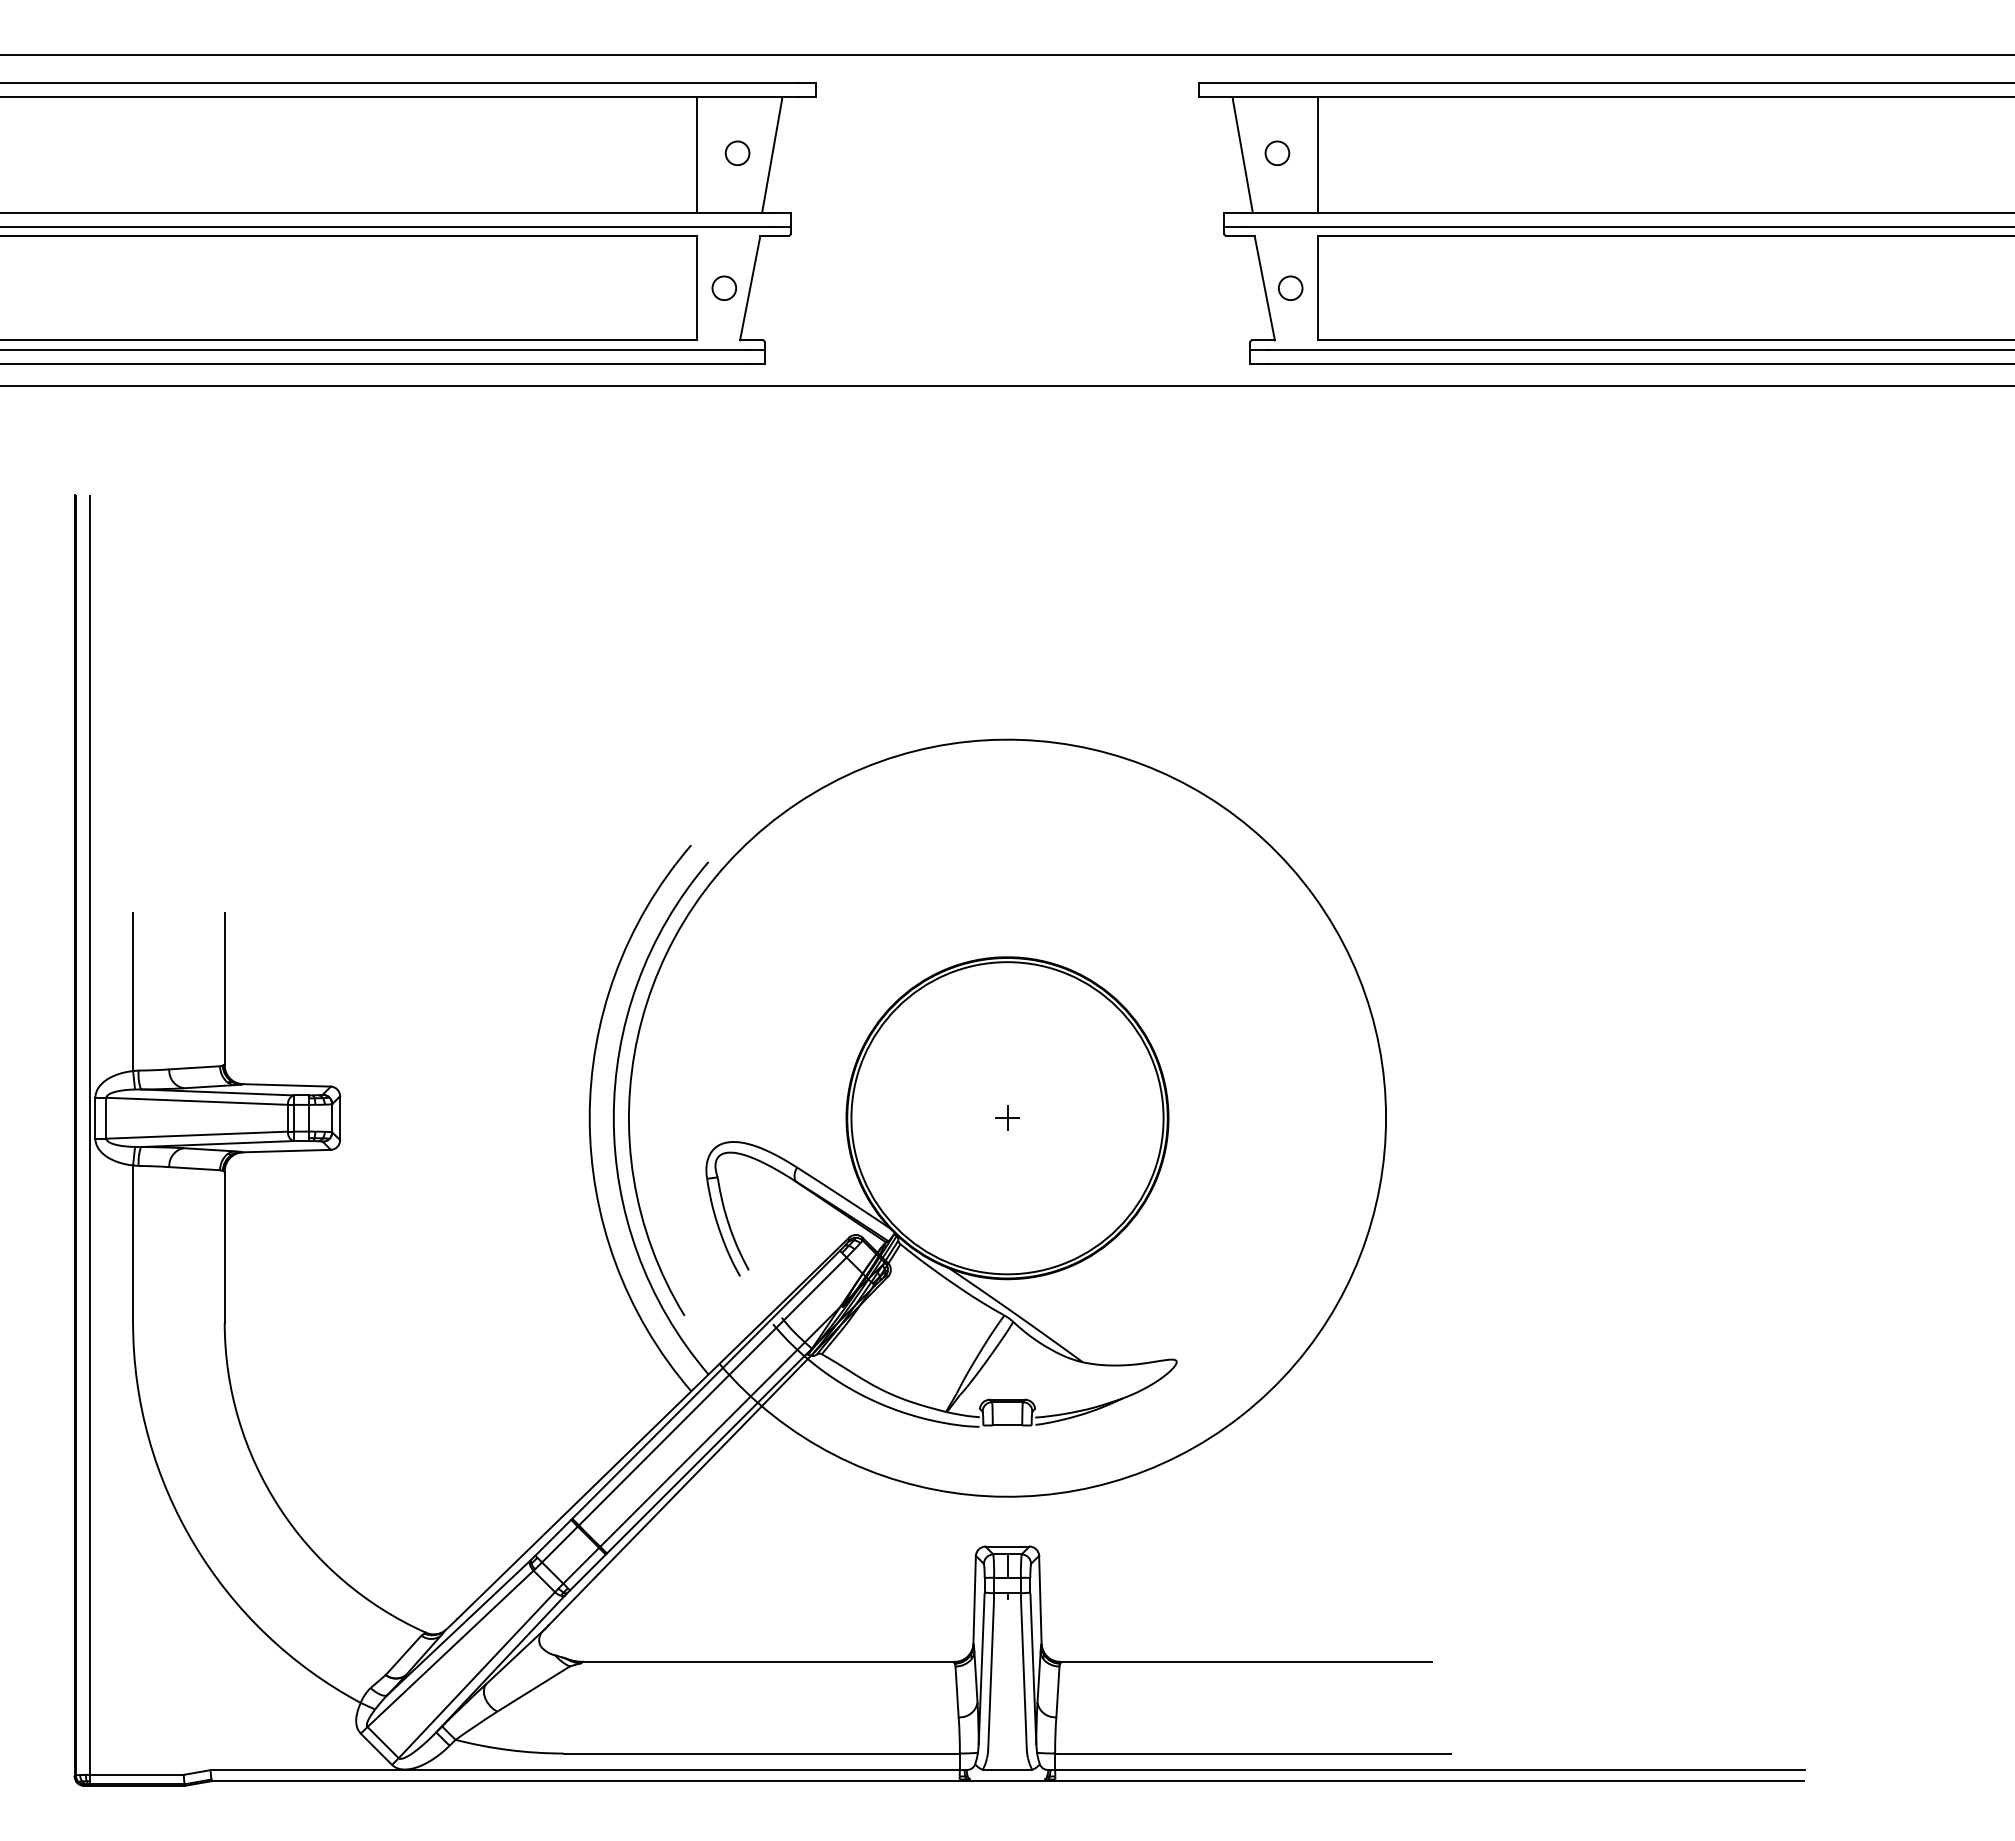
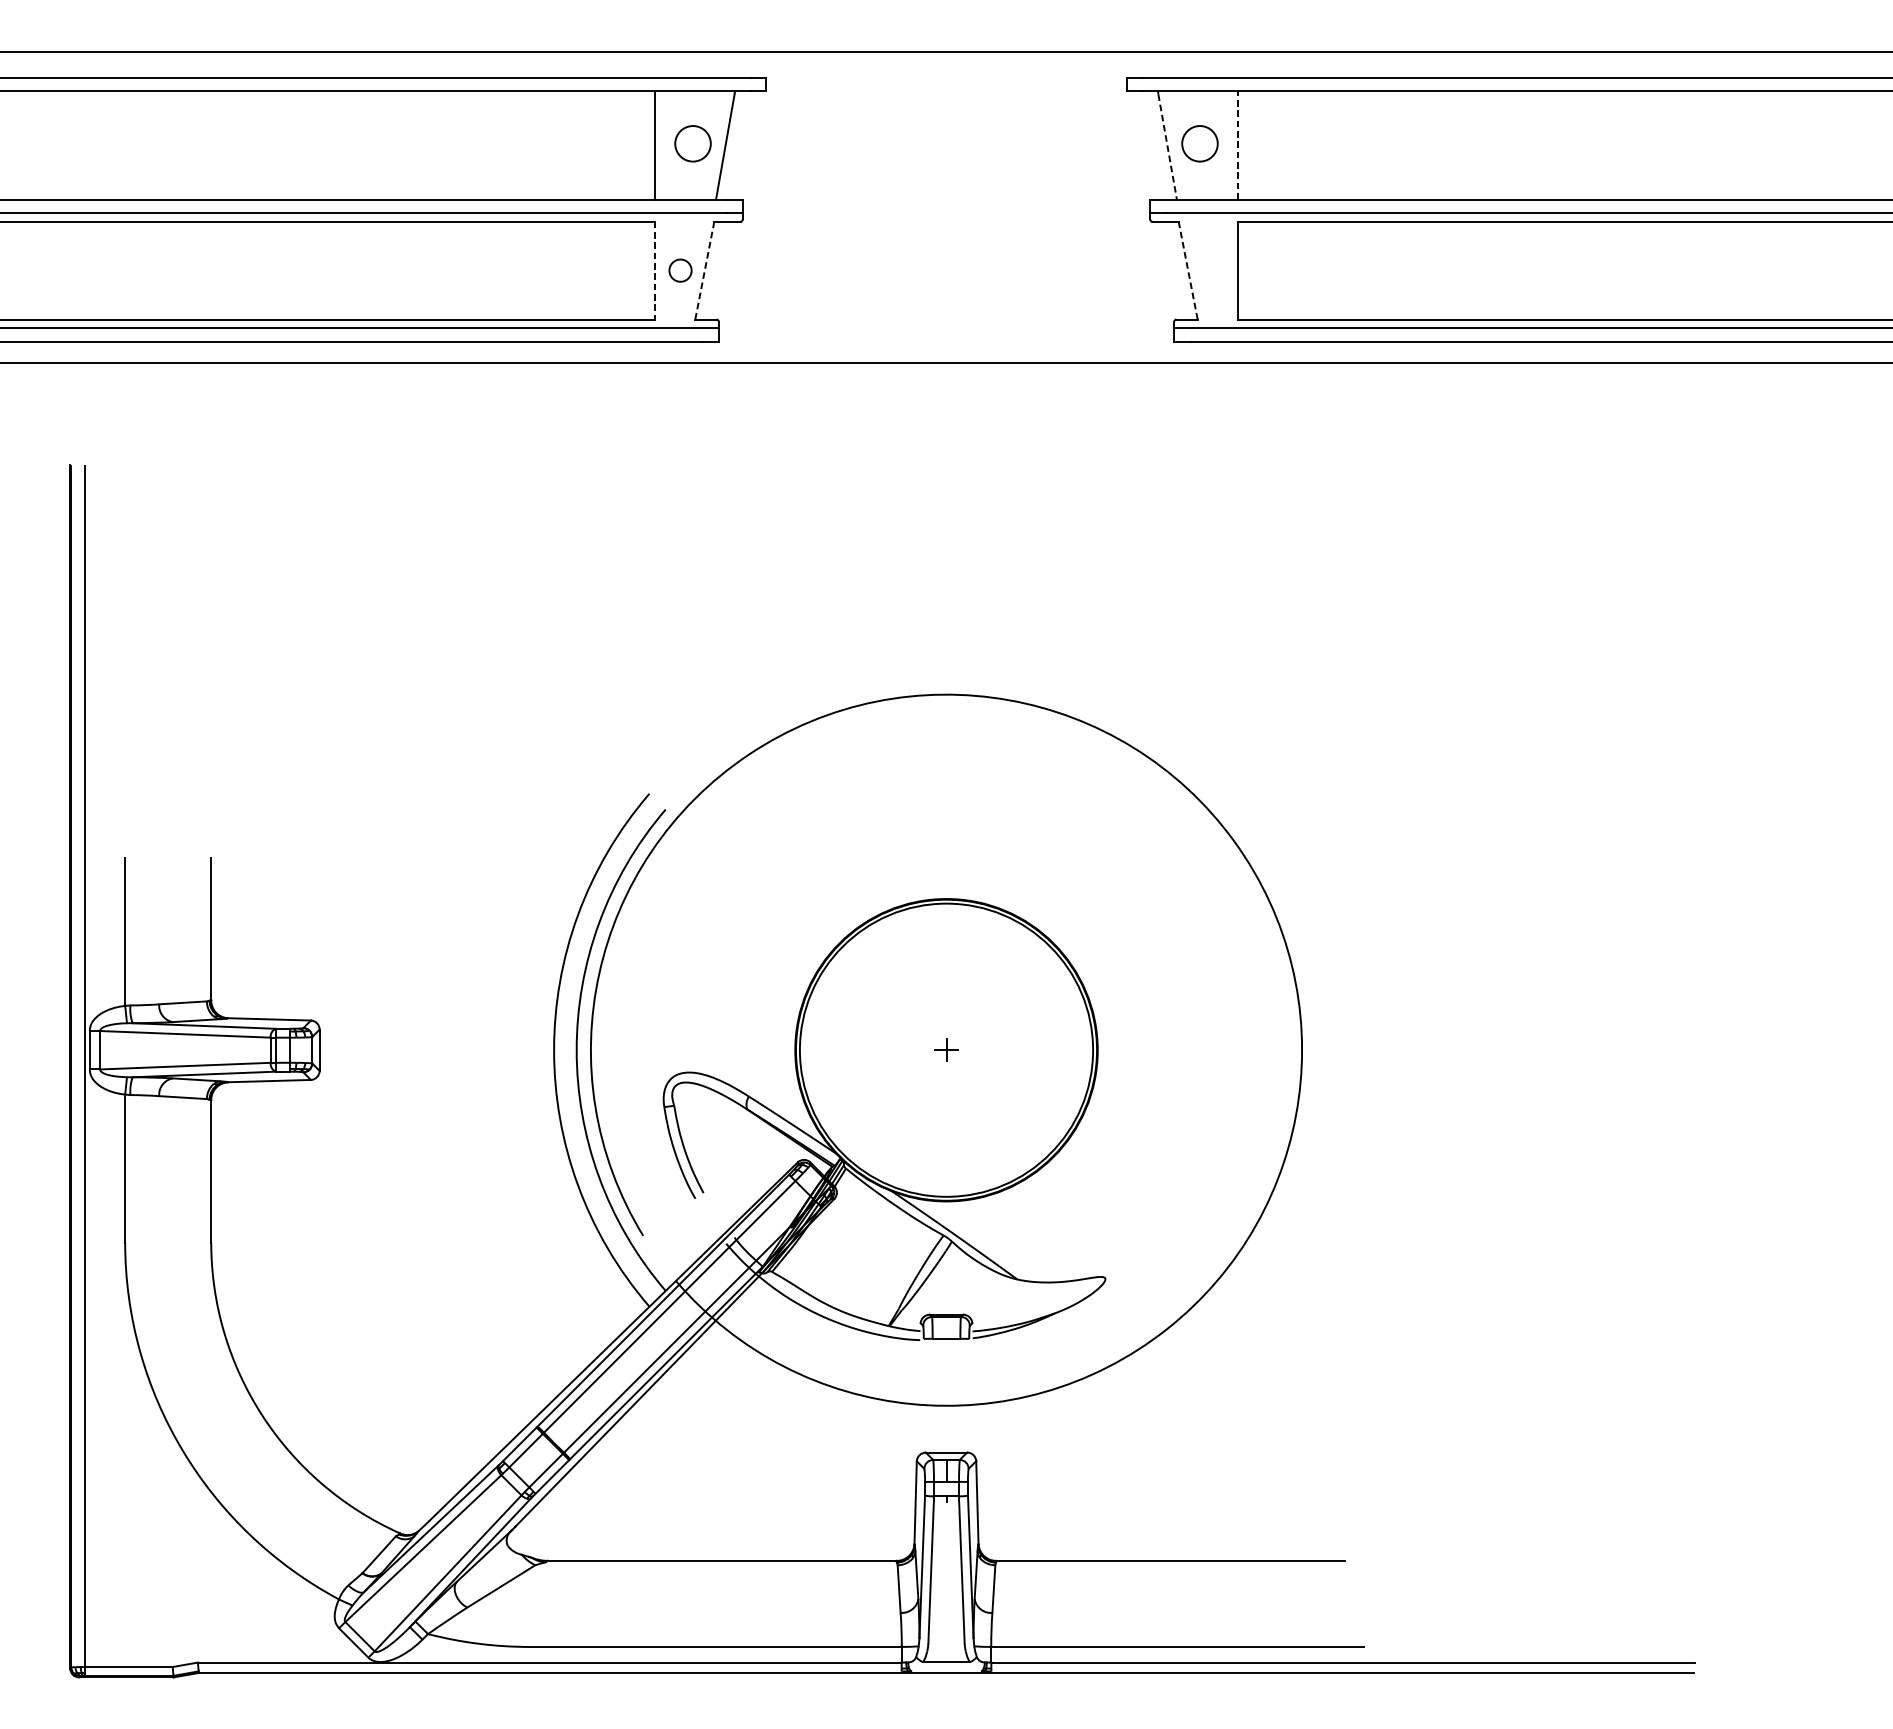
circle: (737, 153) -> (692, 144), size x1.6
circle: (1277, 153) -> (1200, 144), size x1.6
line: (1242, 156) -> (1167, 146), solid -> dashed
line: (1317, 156) -> (1237, 146), solid -> dashed
circle: (1290, 287) -> (1212, 269), removed
line: (697, 288) -> (655, 270), solid -> dashed
line: (750, 288) -> (705, 270), solid -> dashed
line: (1264, 288) -> (1187, 270), solid -> dashed

